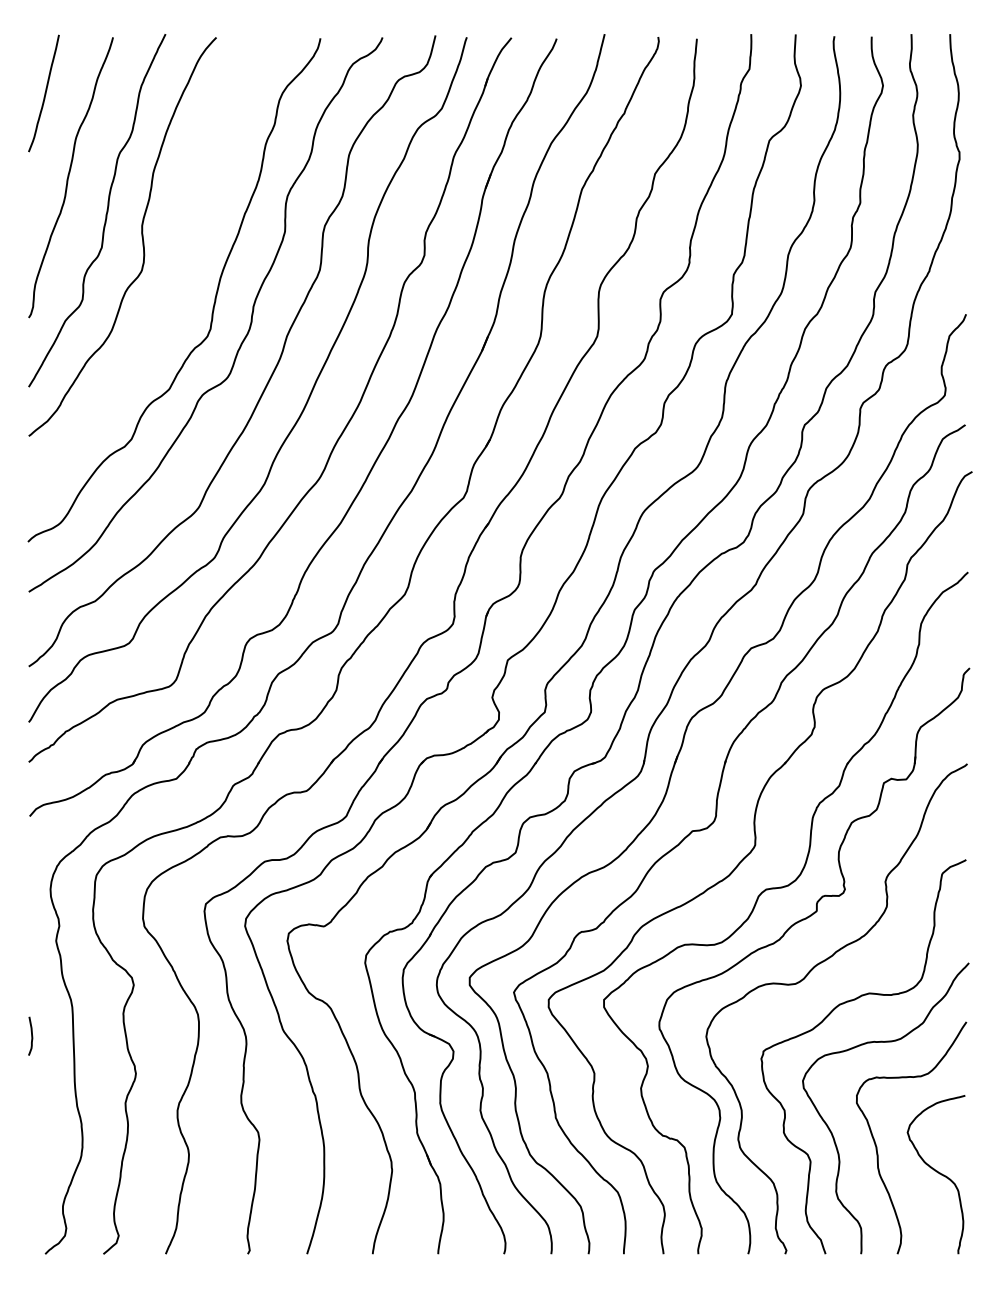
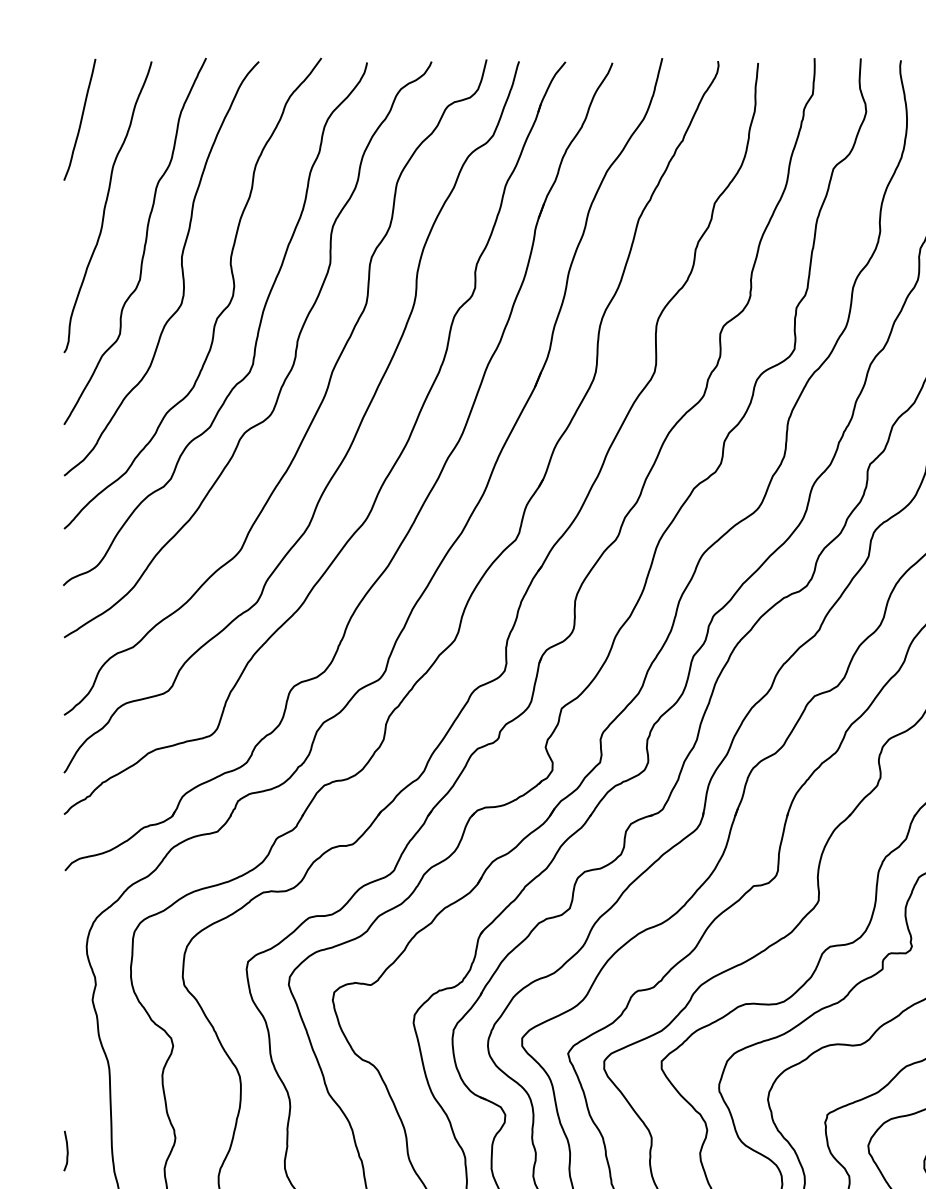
curve: (176, 282) -> (217, 316), added
curve: (31, 1035) -> (66, 1150), moved

